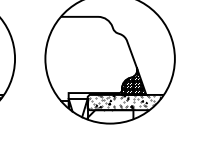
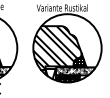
hatch: (89, 57) -> (56, 47), added
hatch: (110, 116) -> (67, 78), added

